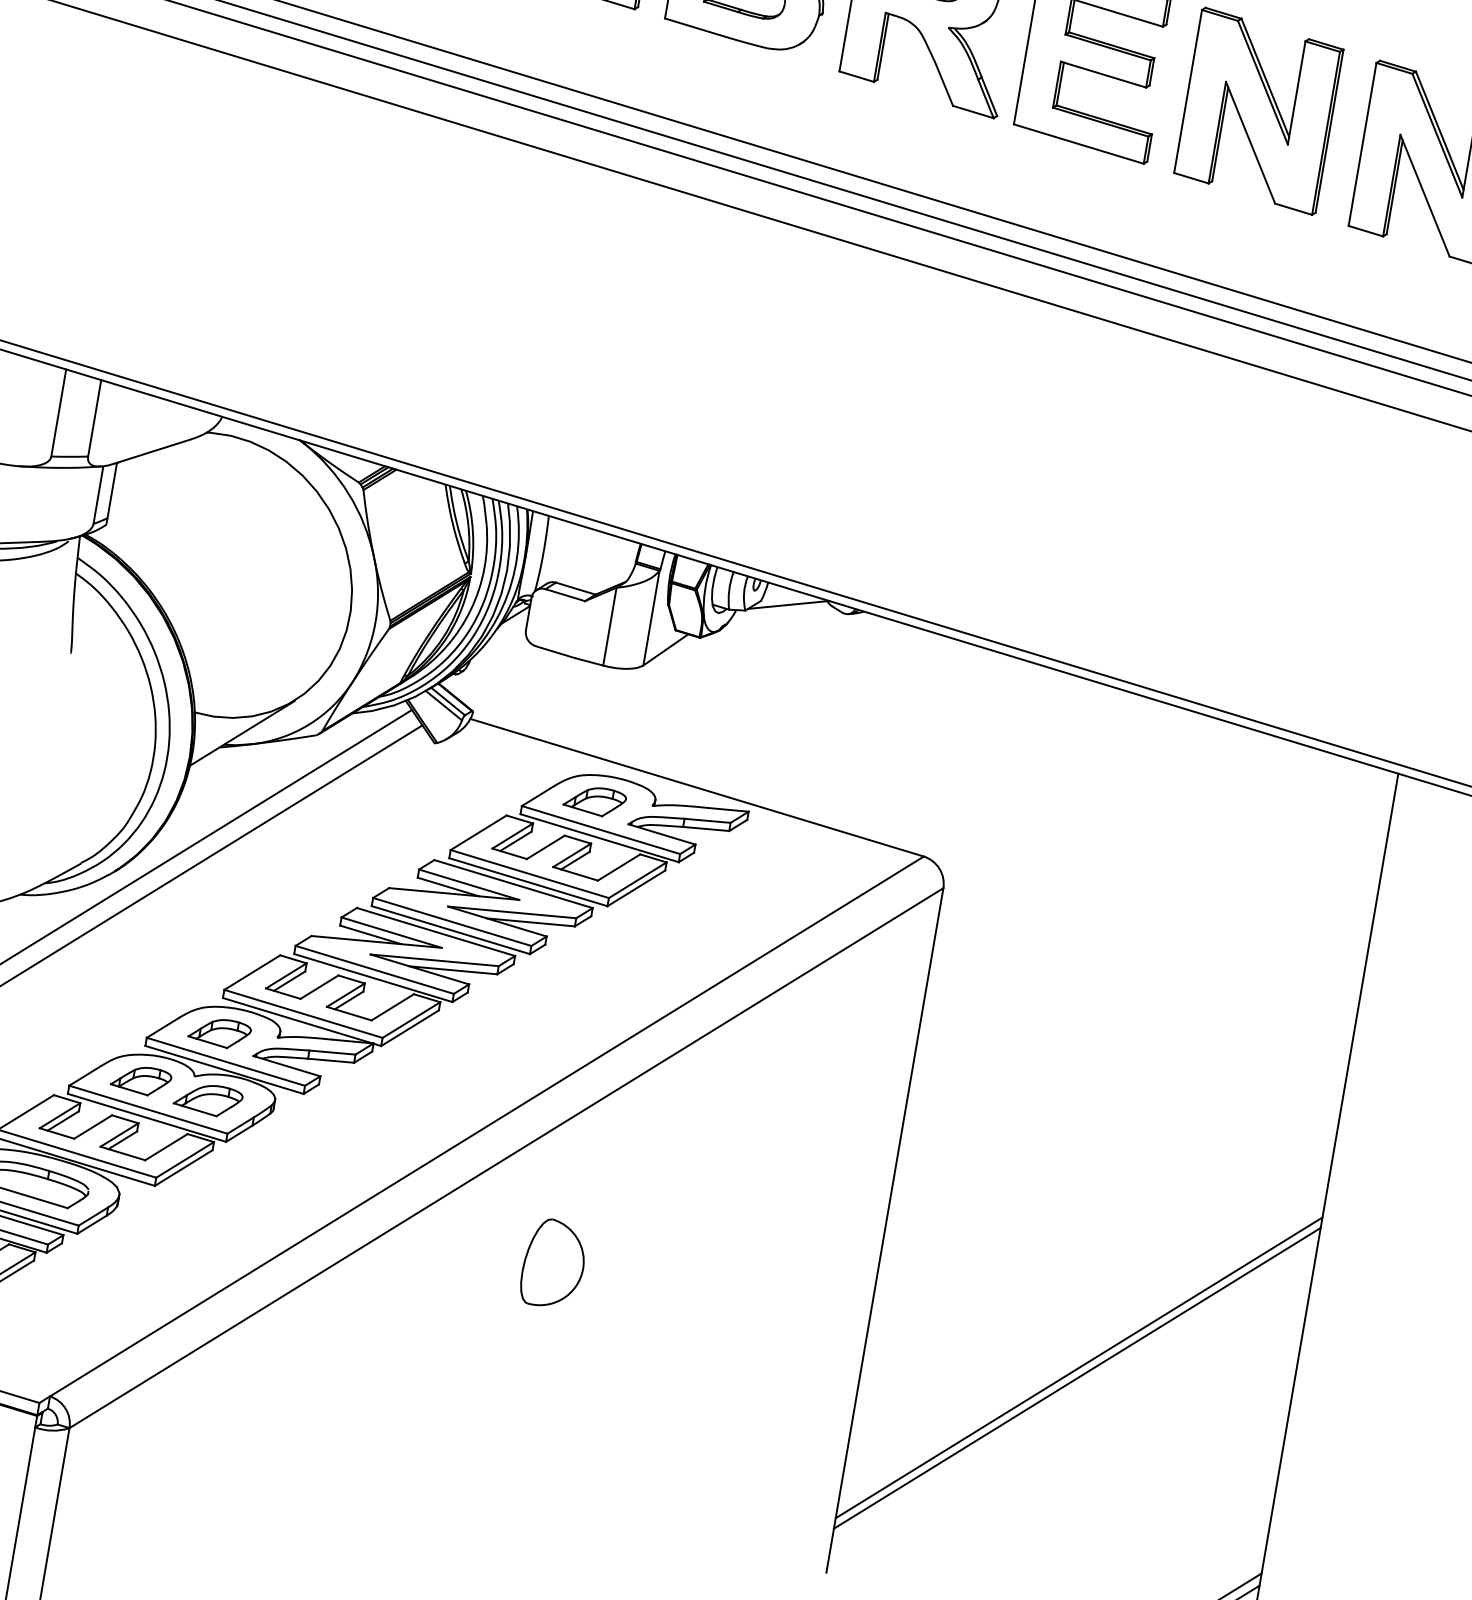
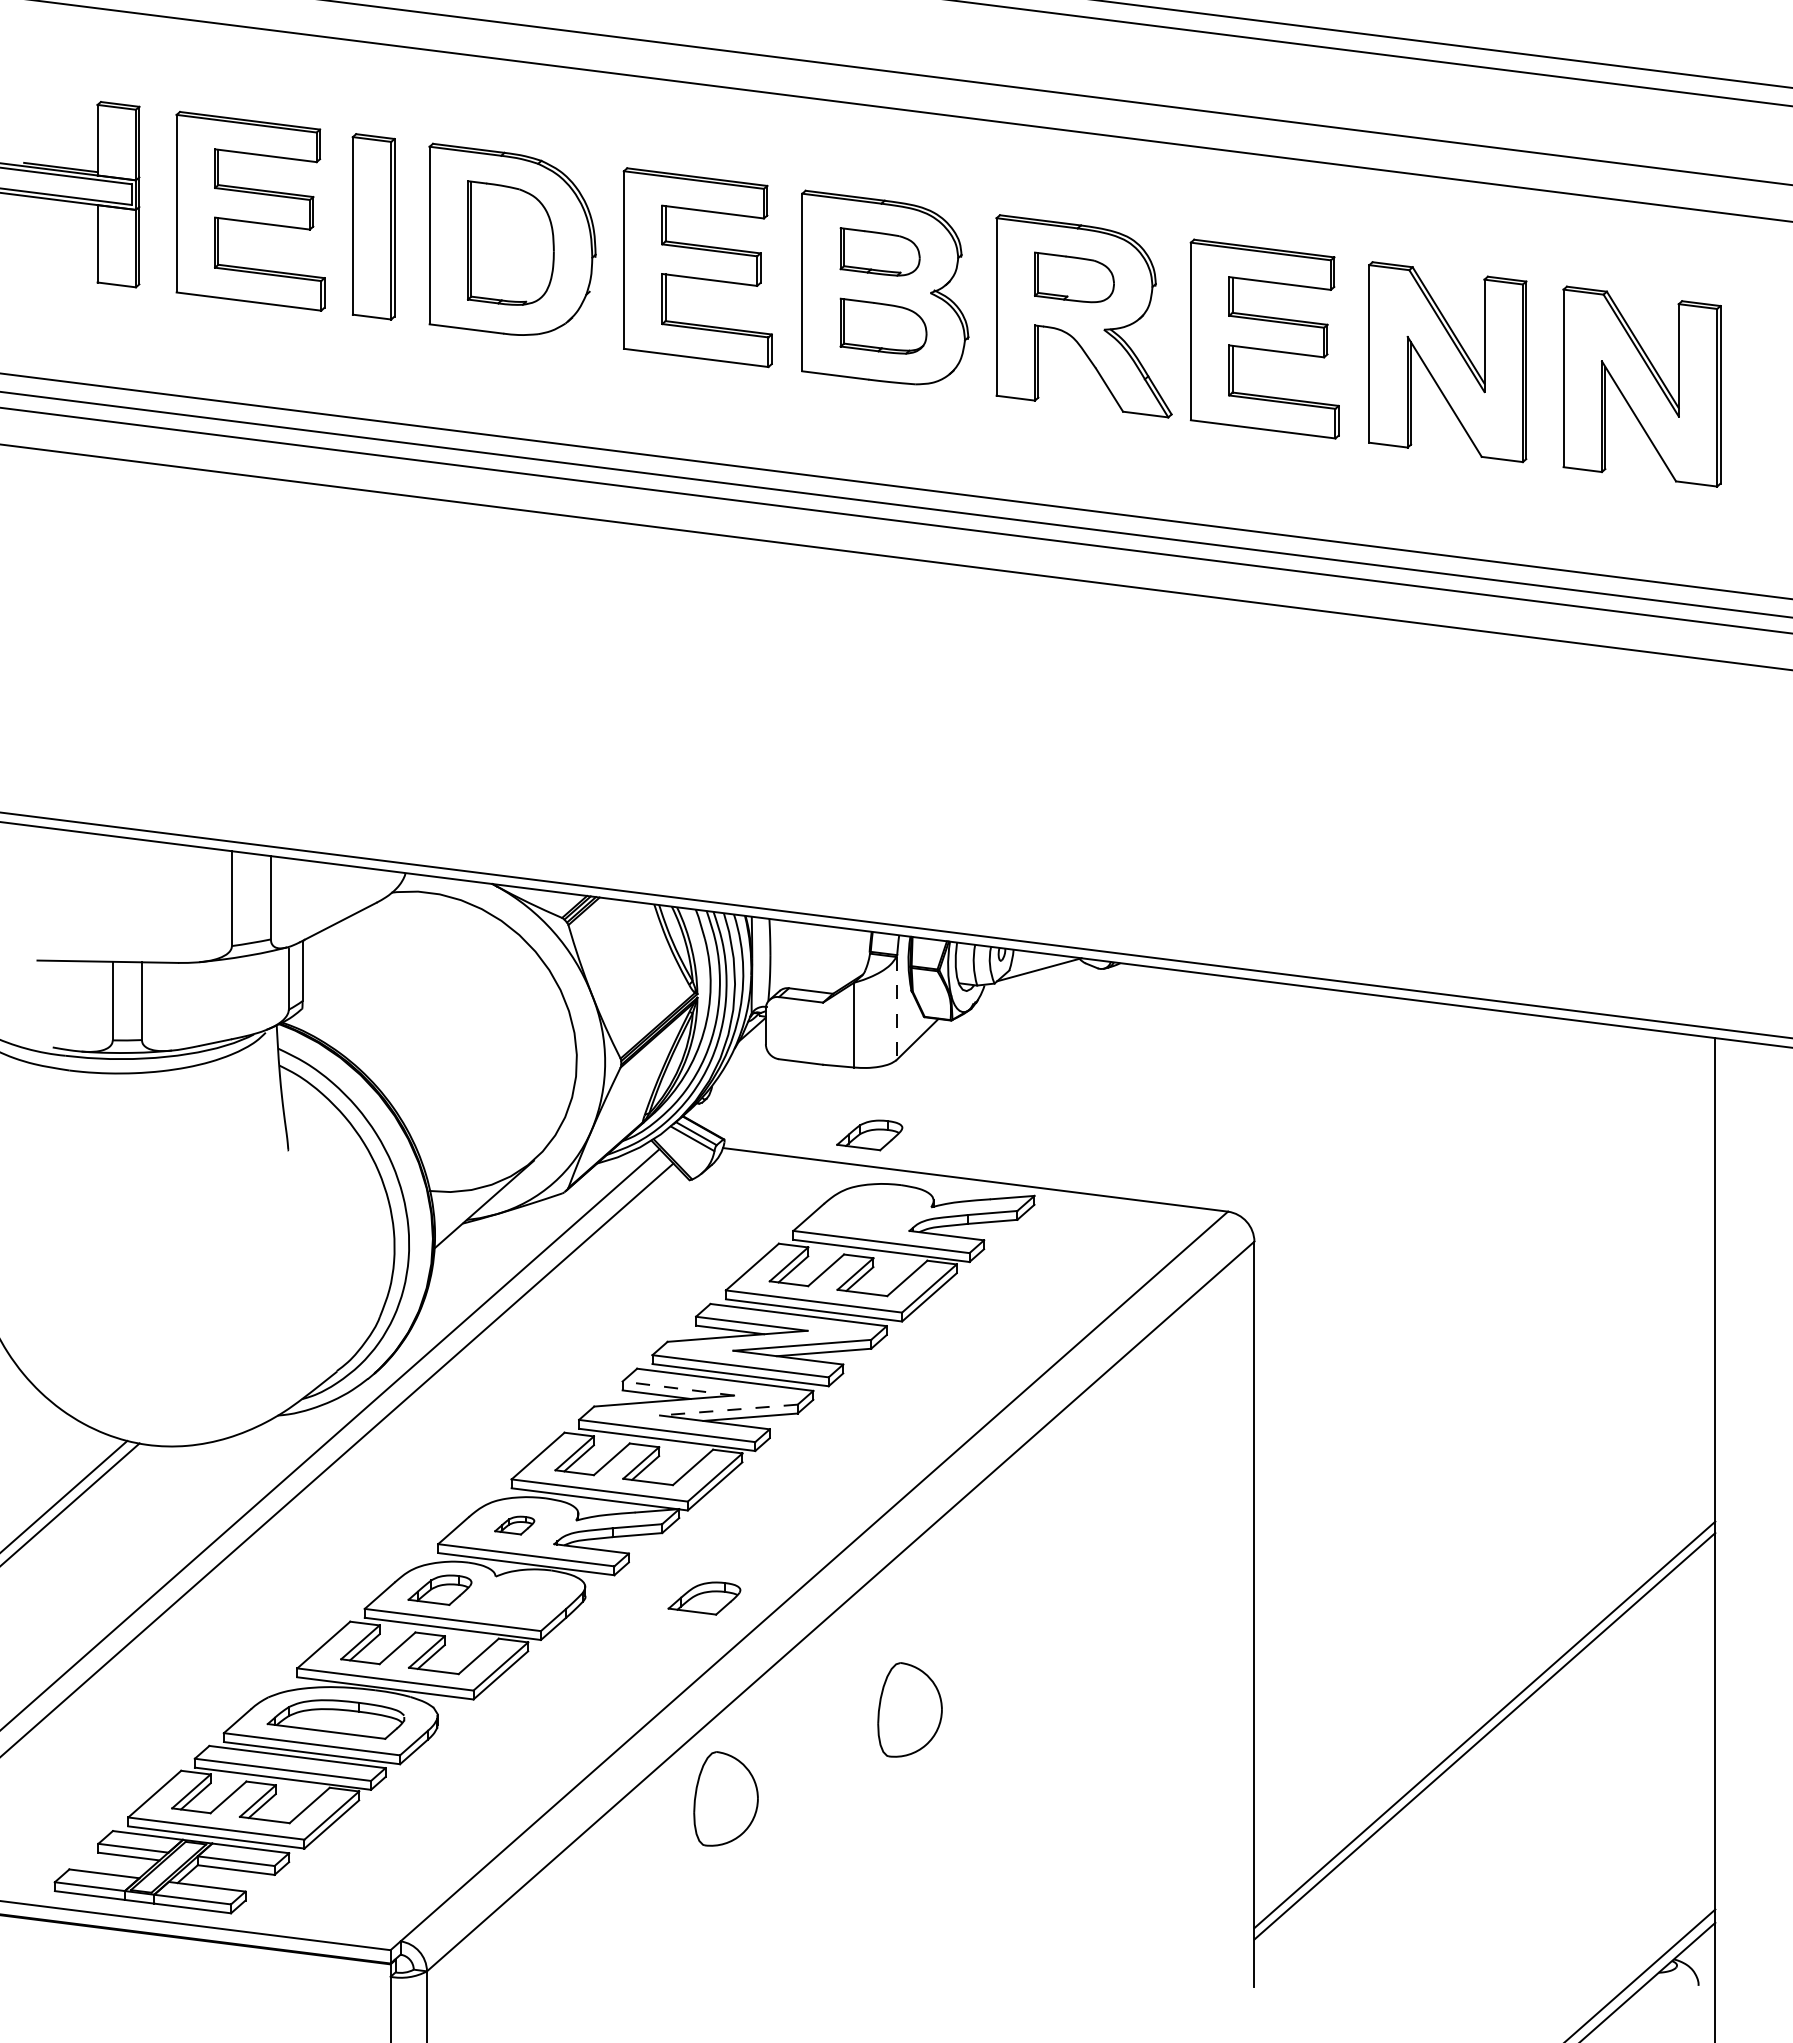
line: (651, 618) -> (896, 1008), solid -> dashed
part: (594, 801) -> (869, 1135), moved
line: (390, 932) -> (677, 1388), solid -> dashed
line: (434, 960) -> (728, 1410), solid -> dashed
part: (219, 1032) -> (514, 1525), size x0.6
part: (208, 1099) -> (704, 1598), moved
part: (370, 1316) -> (725, 1798), added

